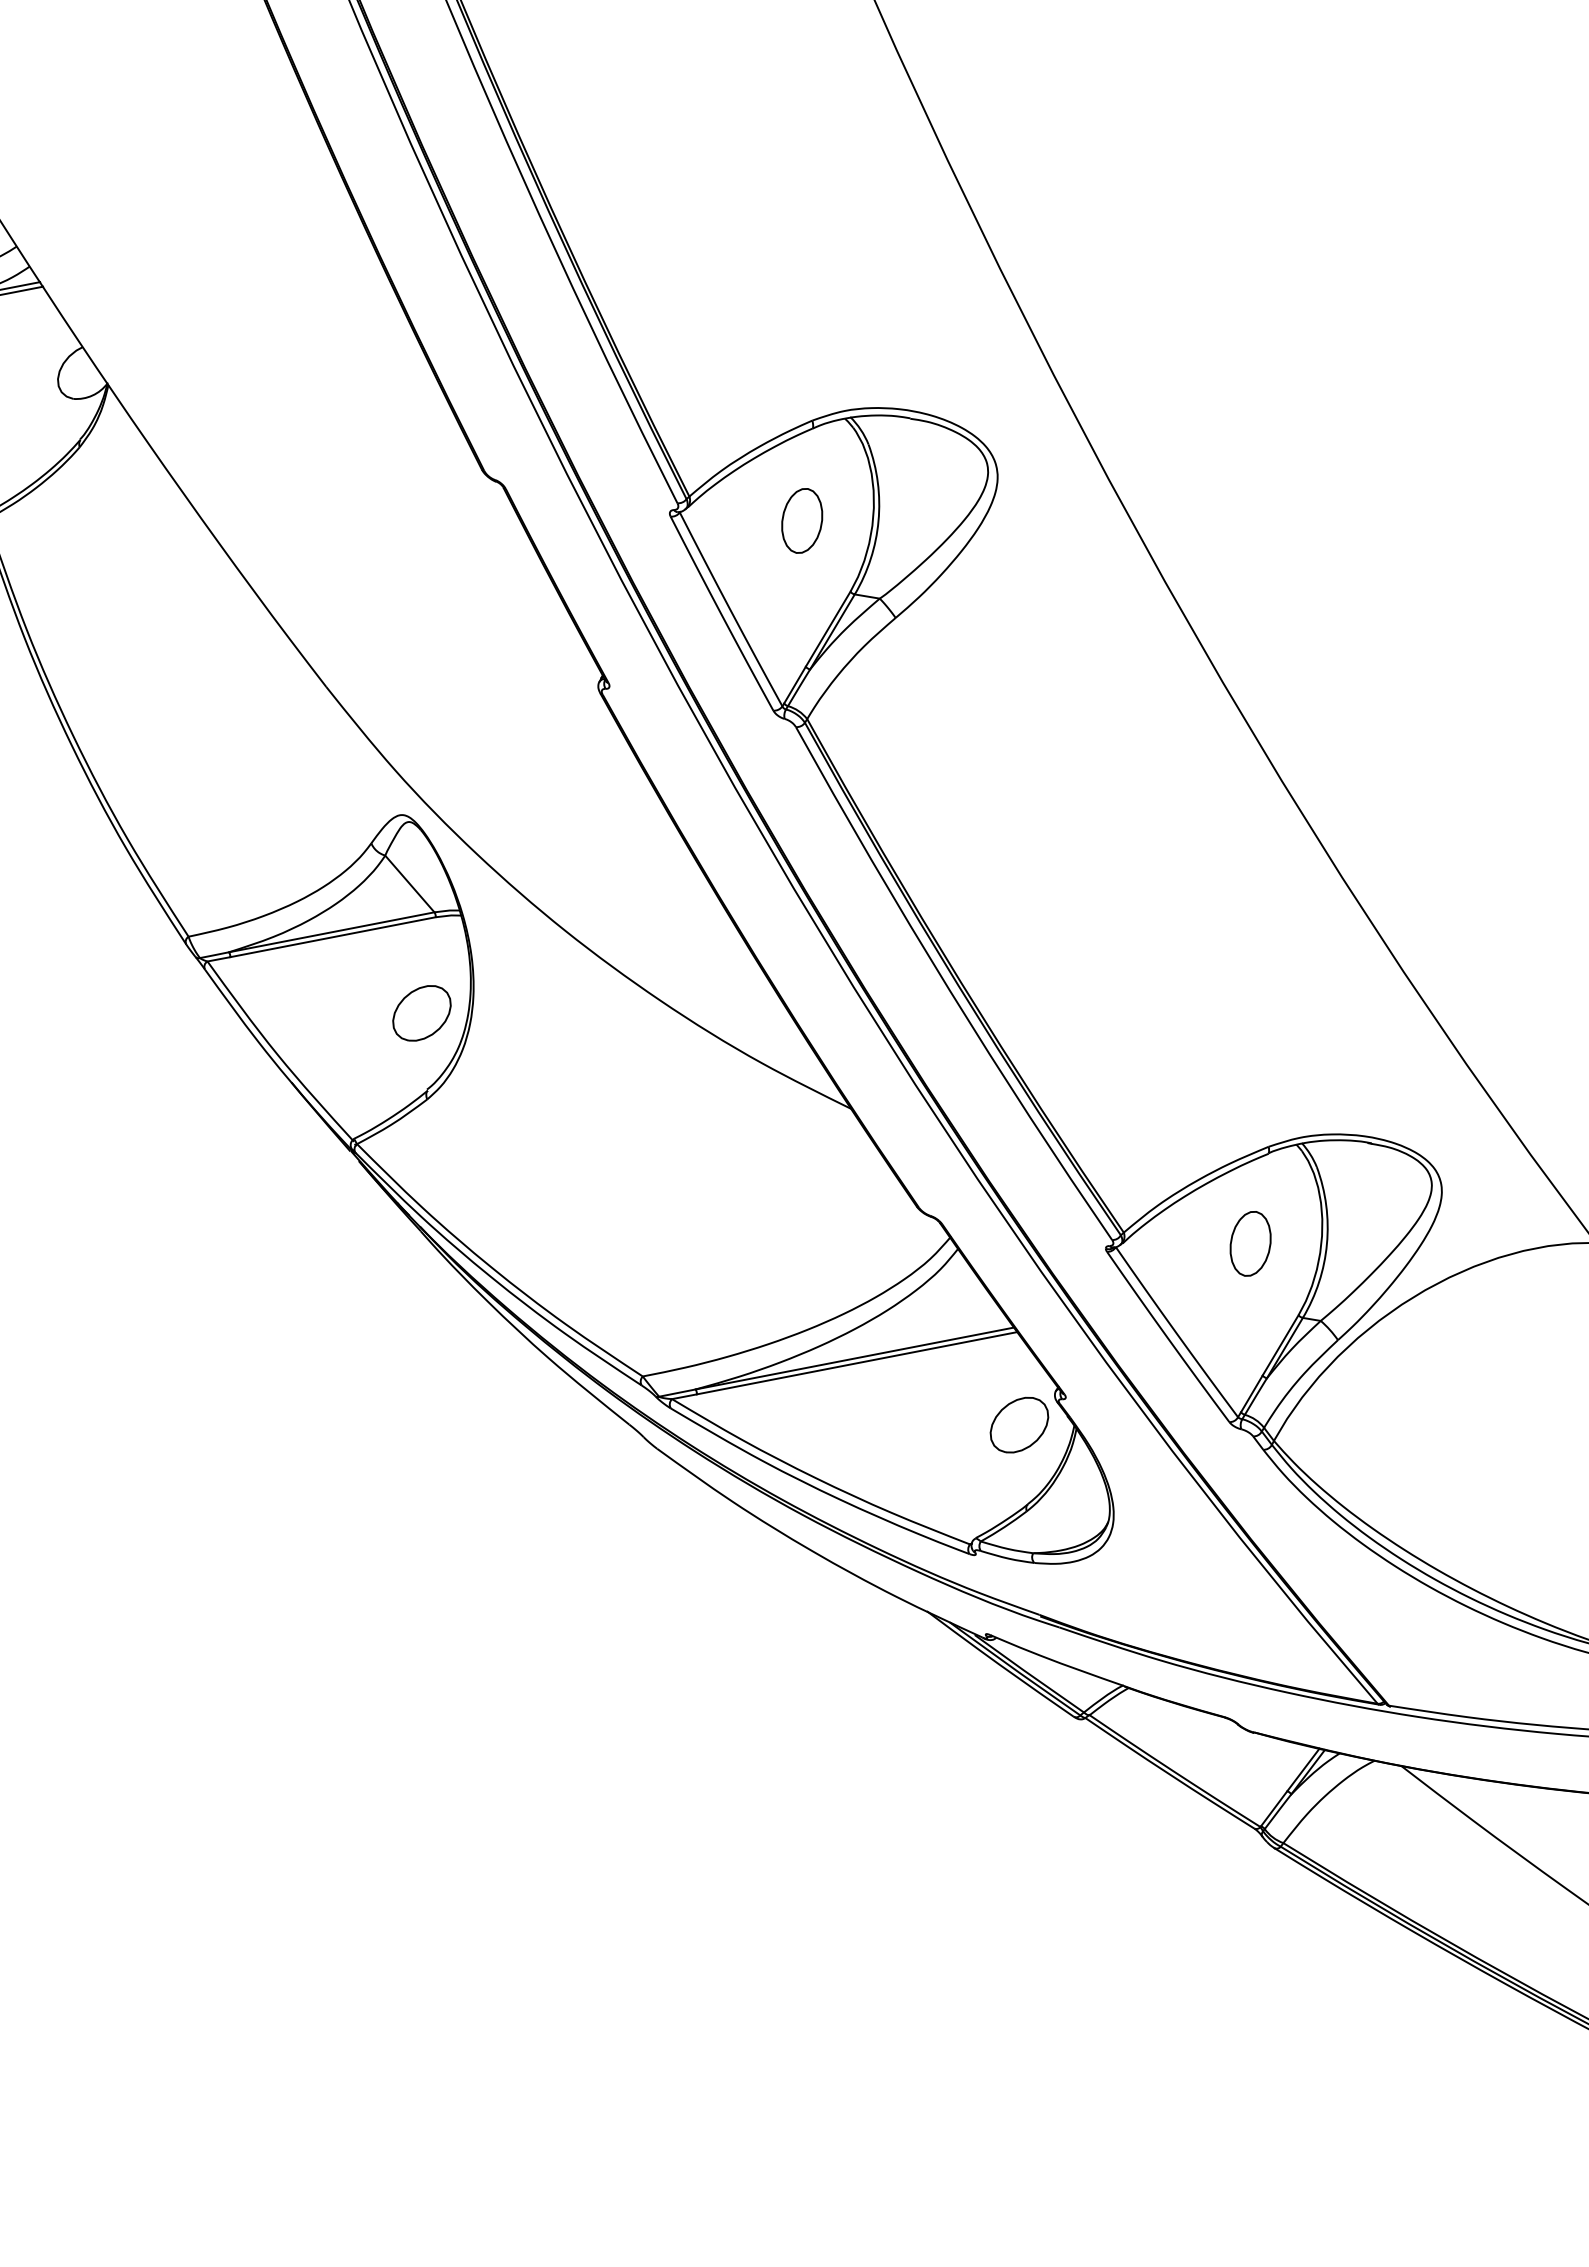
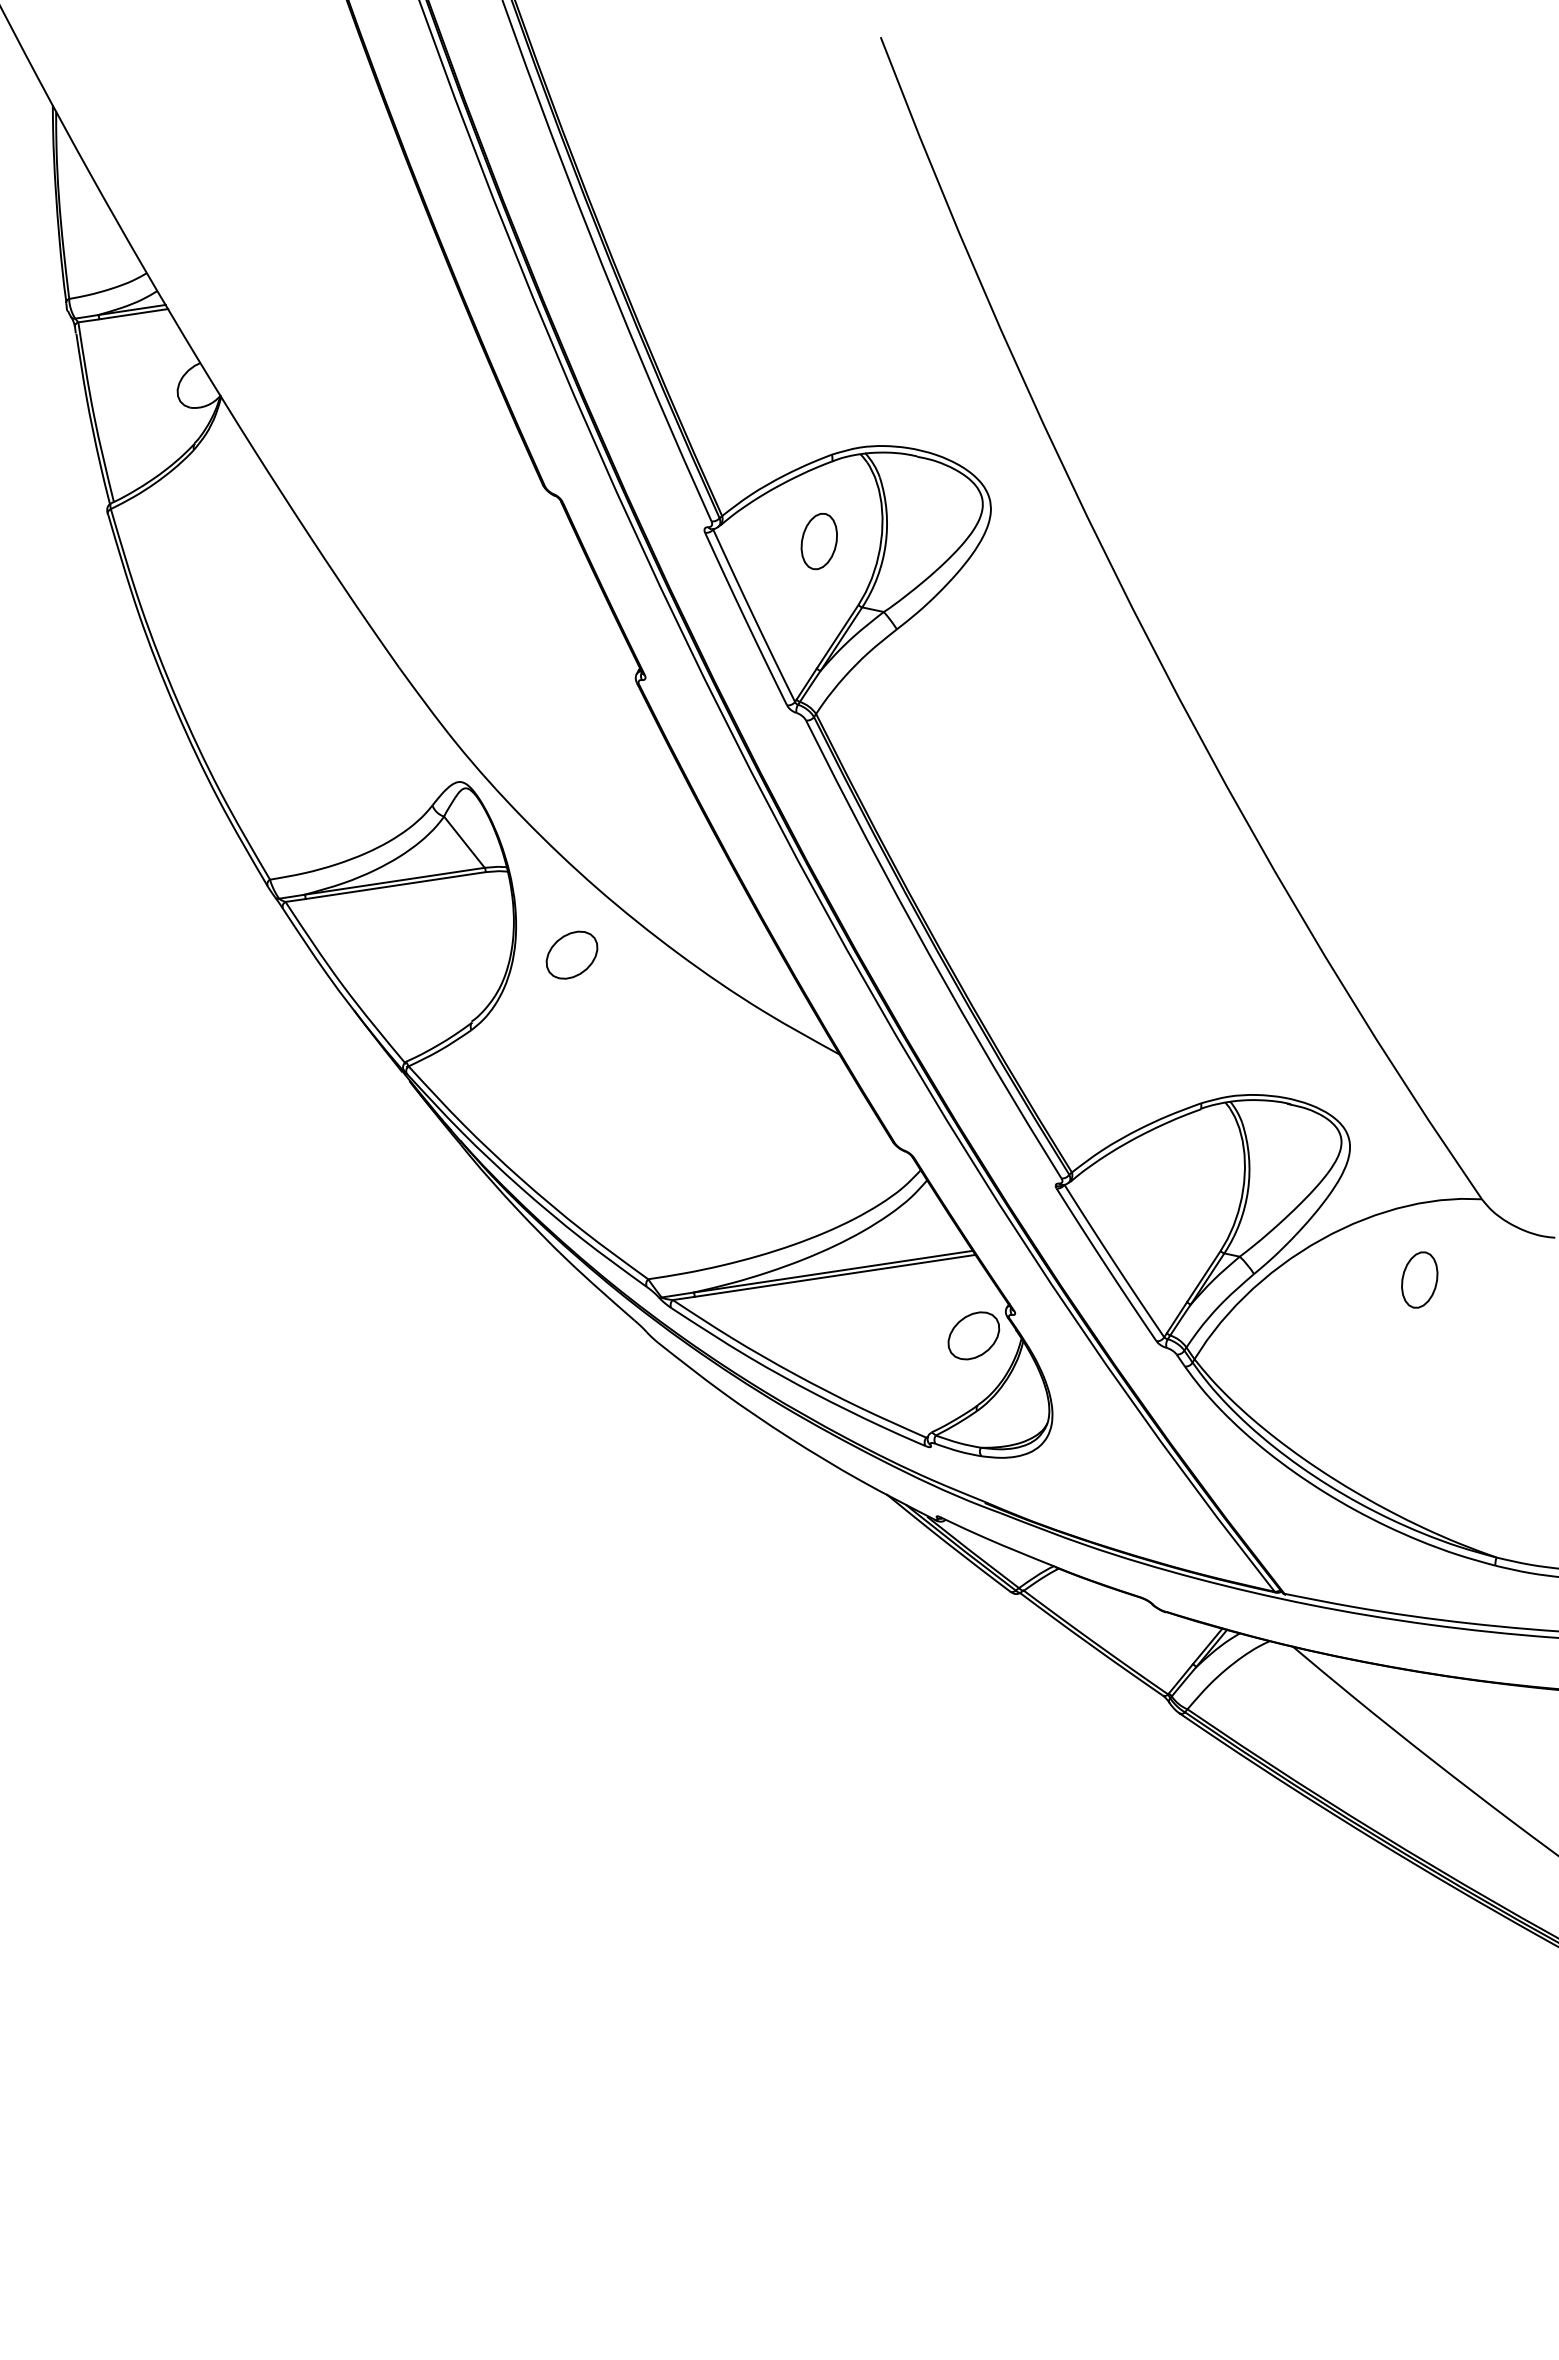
part: (421, 1012) -> (571, 954), moved
part: (1250, 1243) -> (1419, 1279), moved

